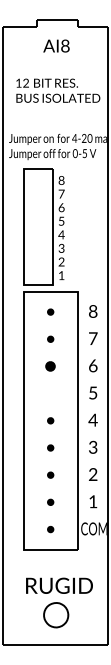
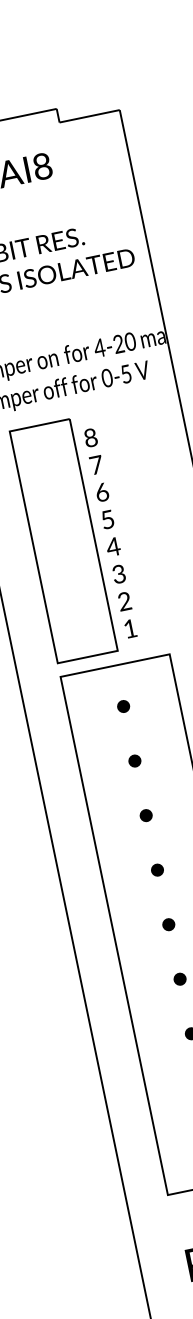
part: (50, 366) -> (145, 815), size x0.62
part: (50, 393) -> (157, 869), added

